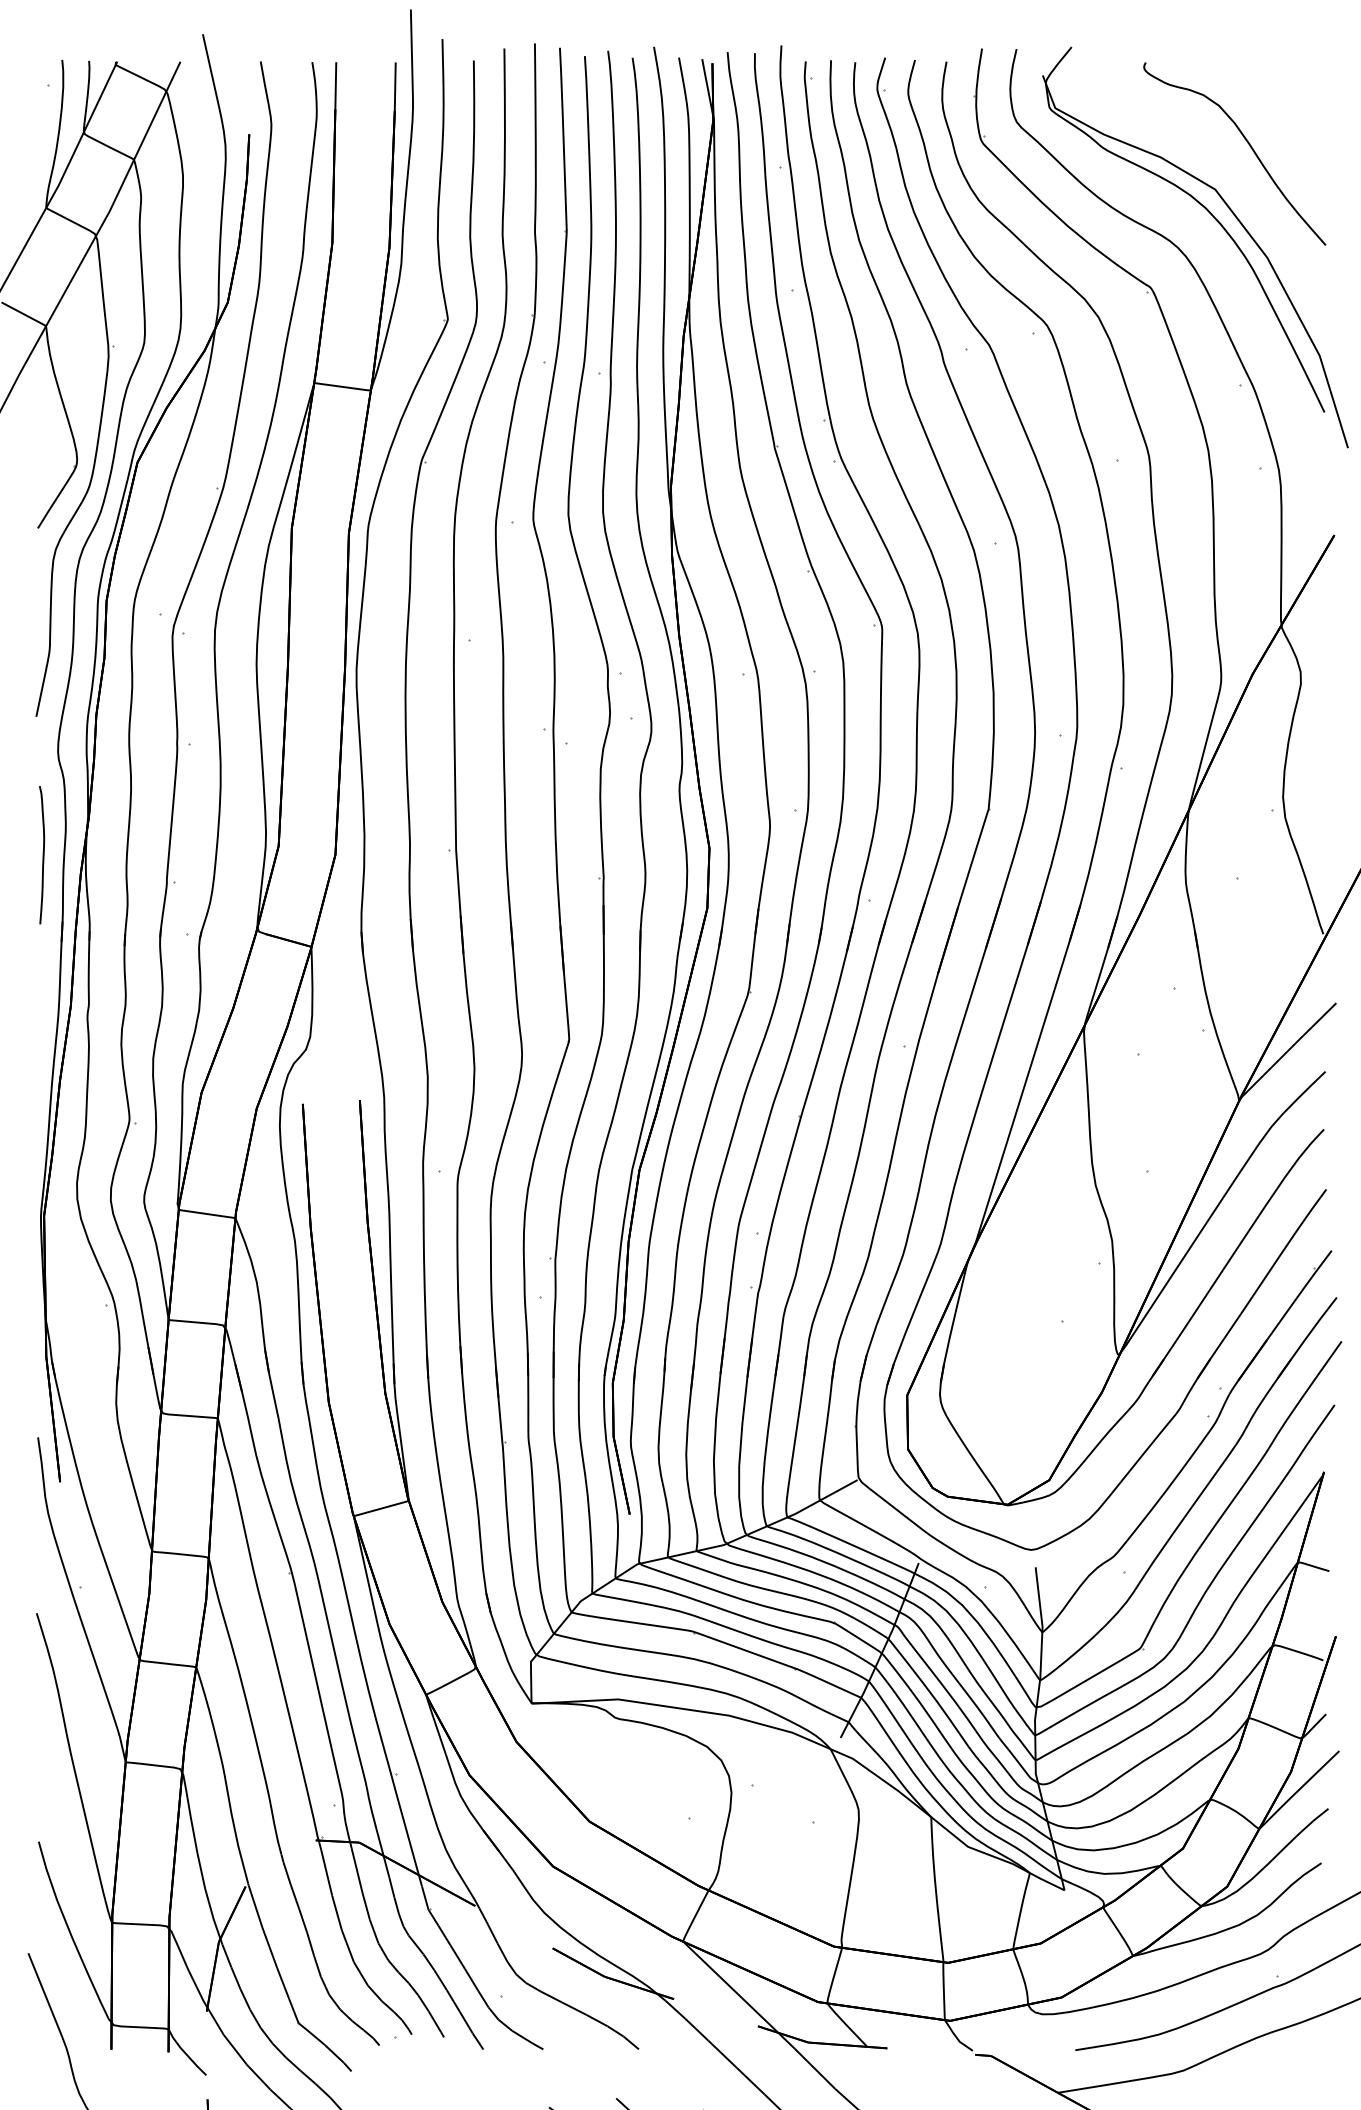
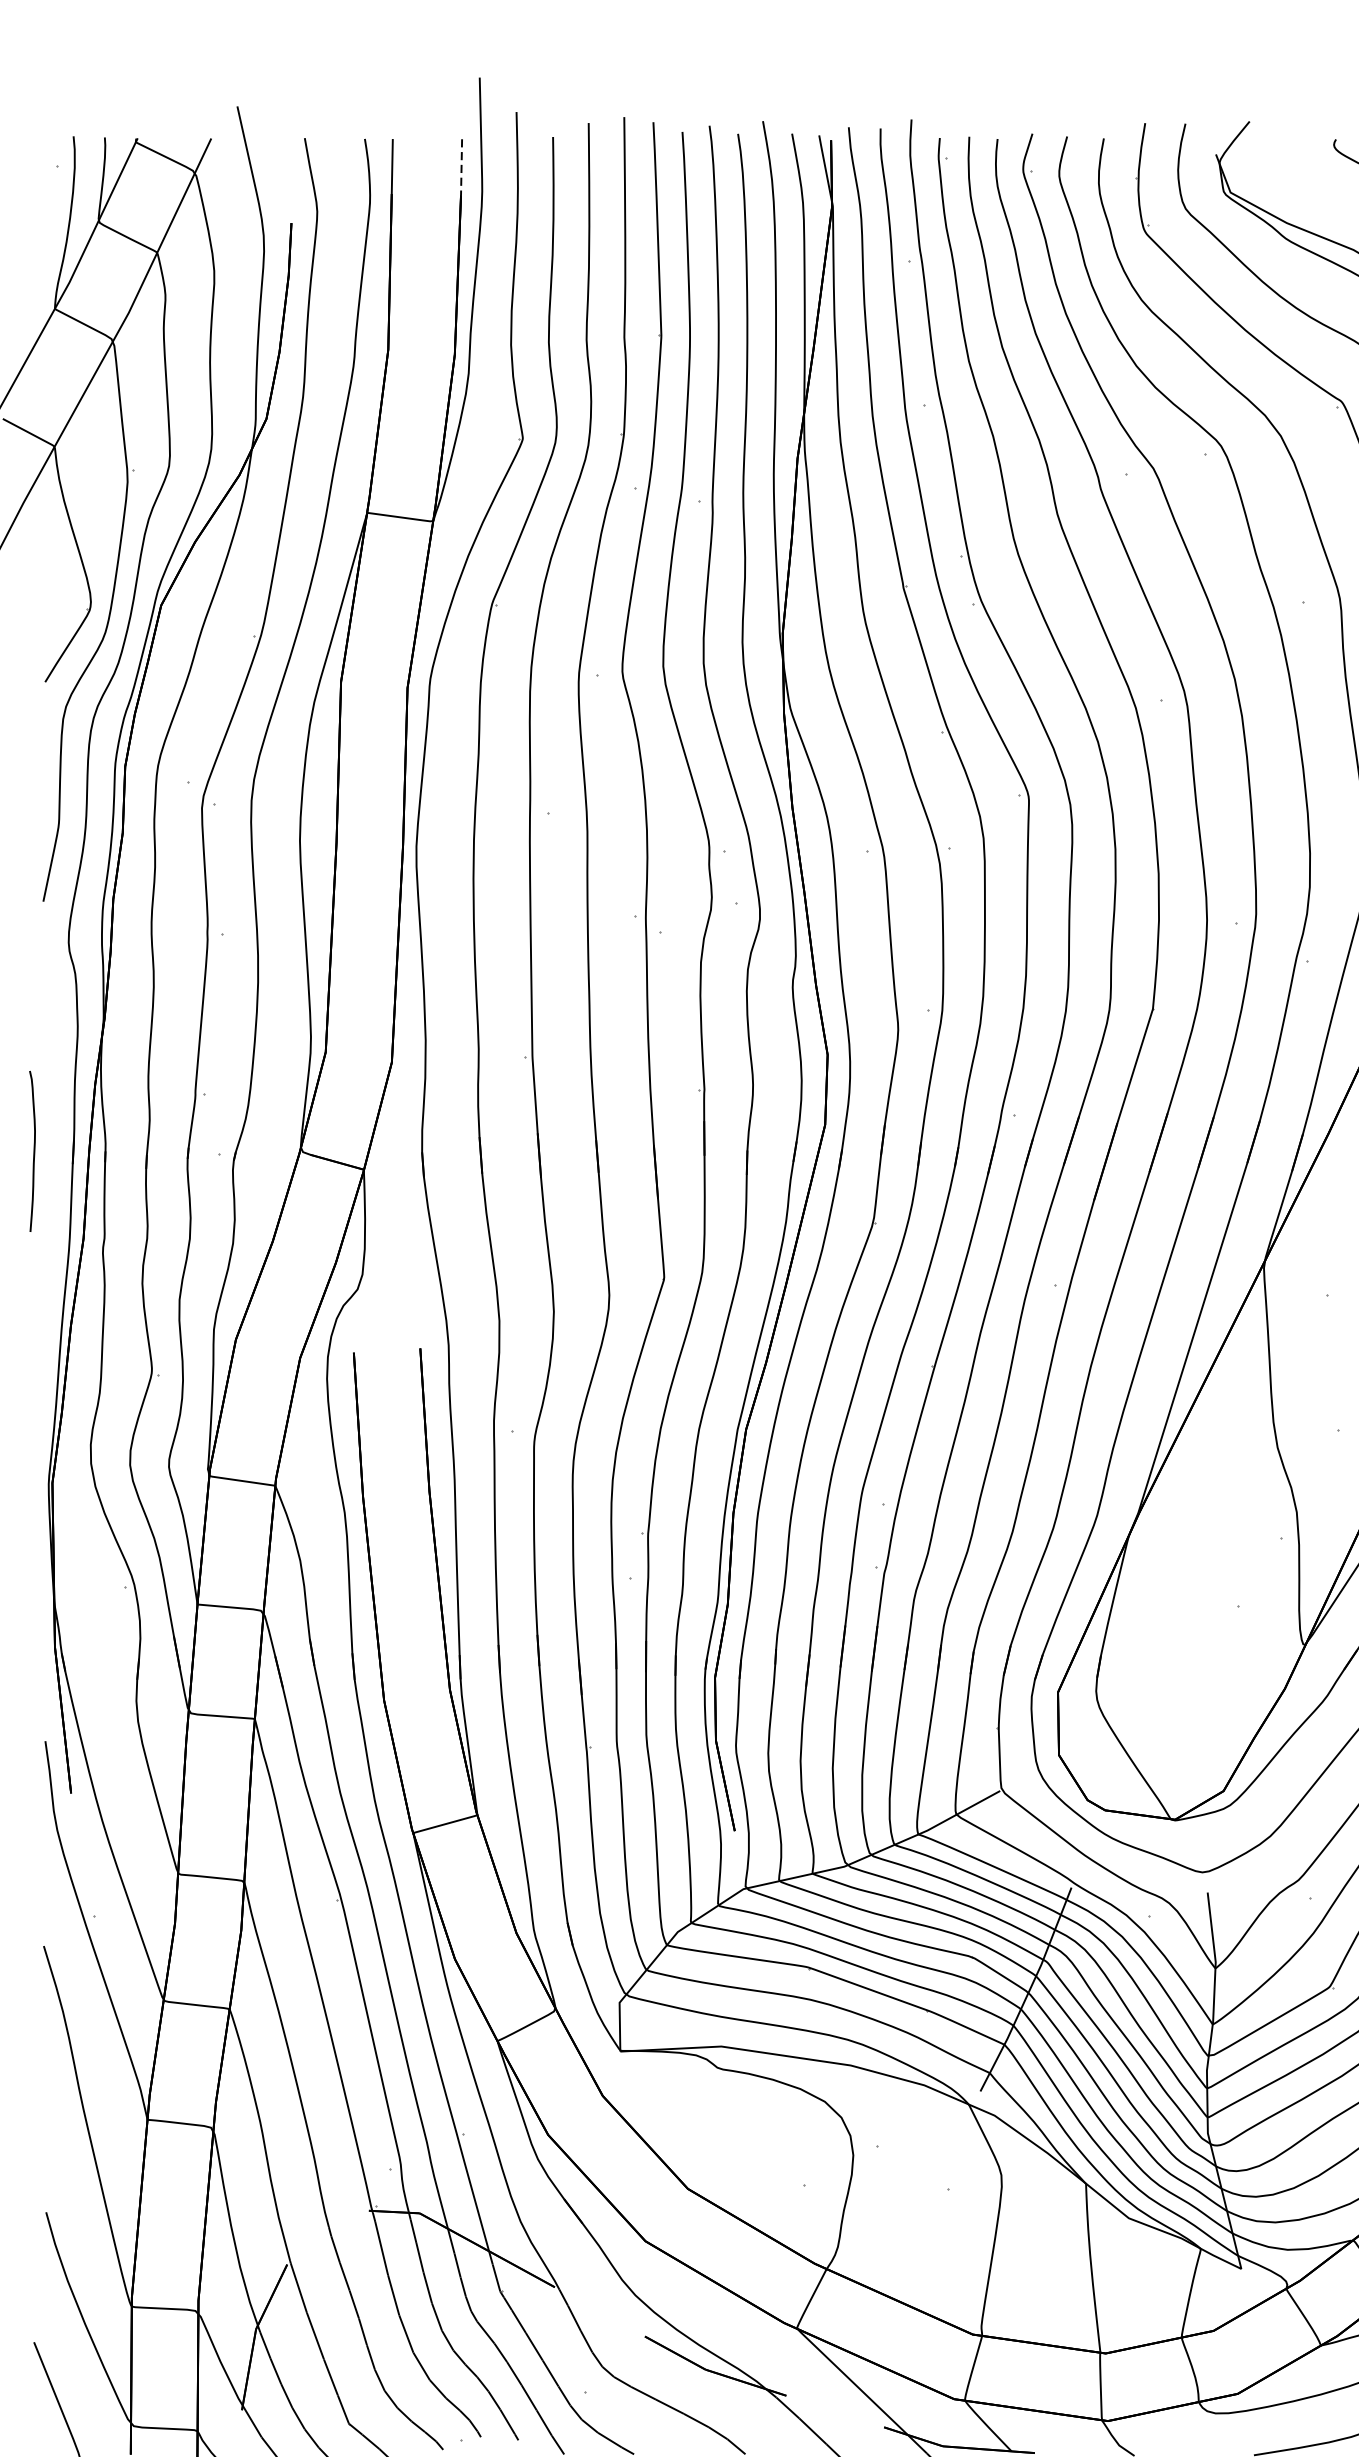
line: (395, 86) -> (461, 167), solid -> dashed
curve: (42, 855) -> (33, 1151), moved

